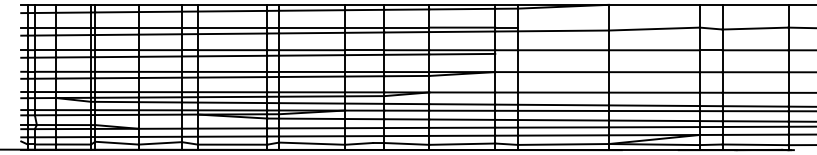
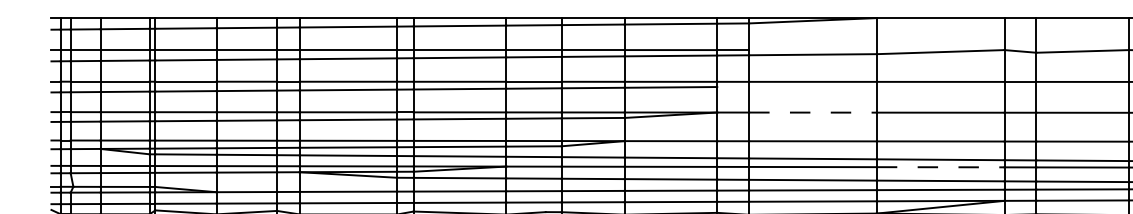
line: (563, 72) -> (813, 113), solid -> dashed
line: (654, 111) -> (940, 167), solid -> dashed

